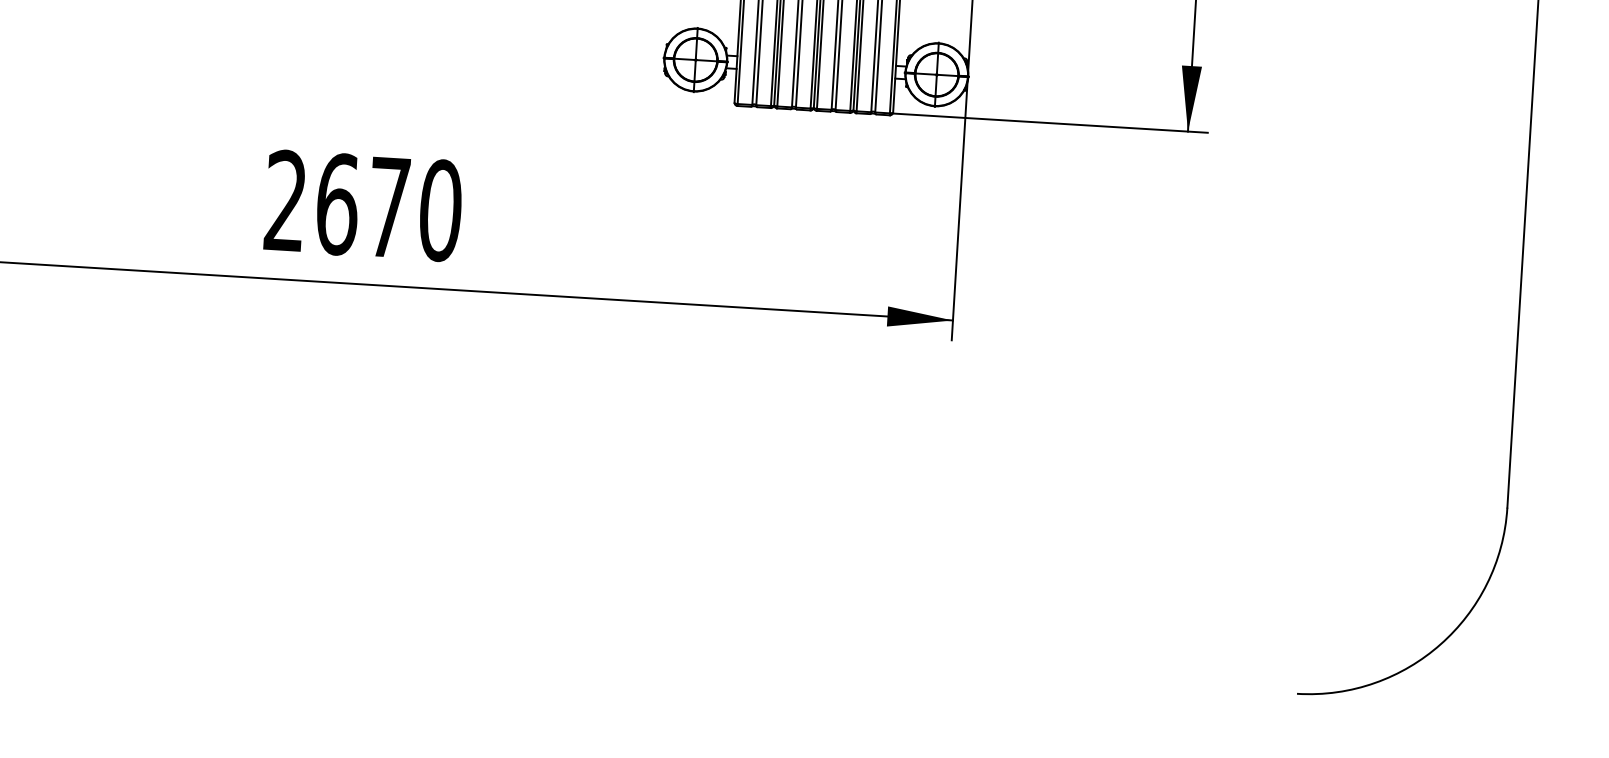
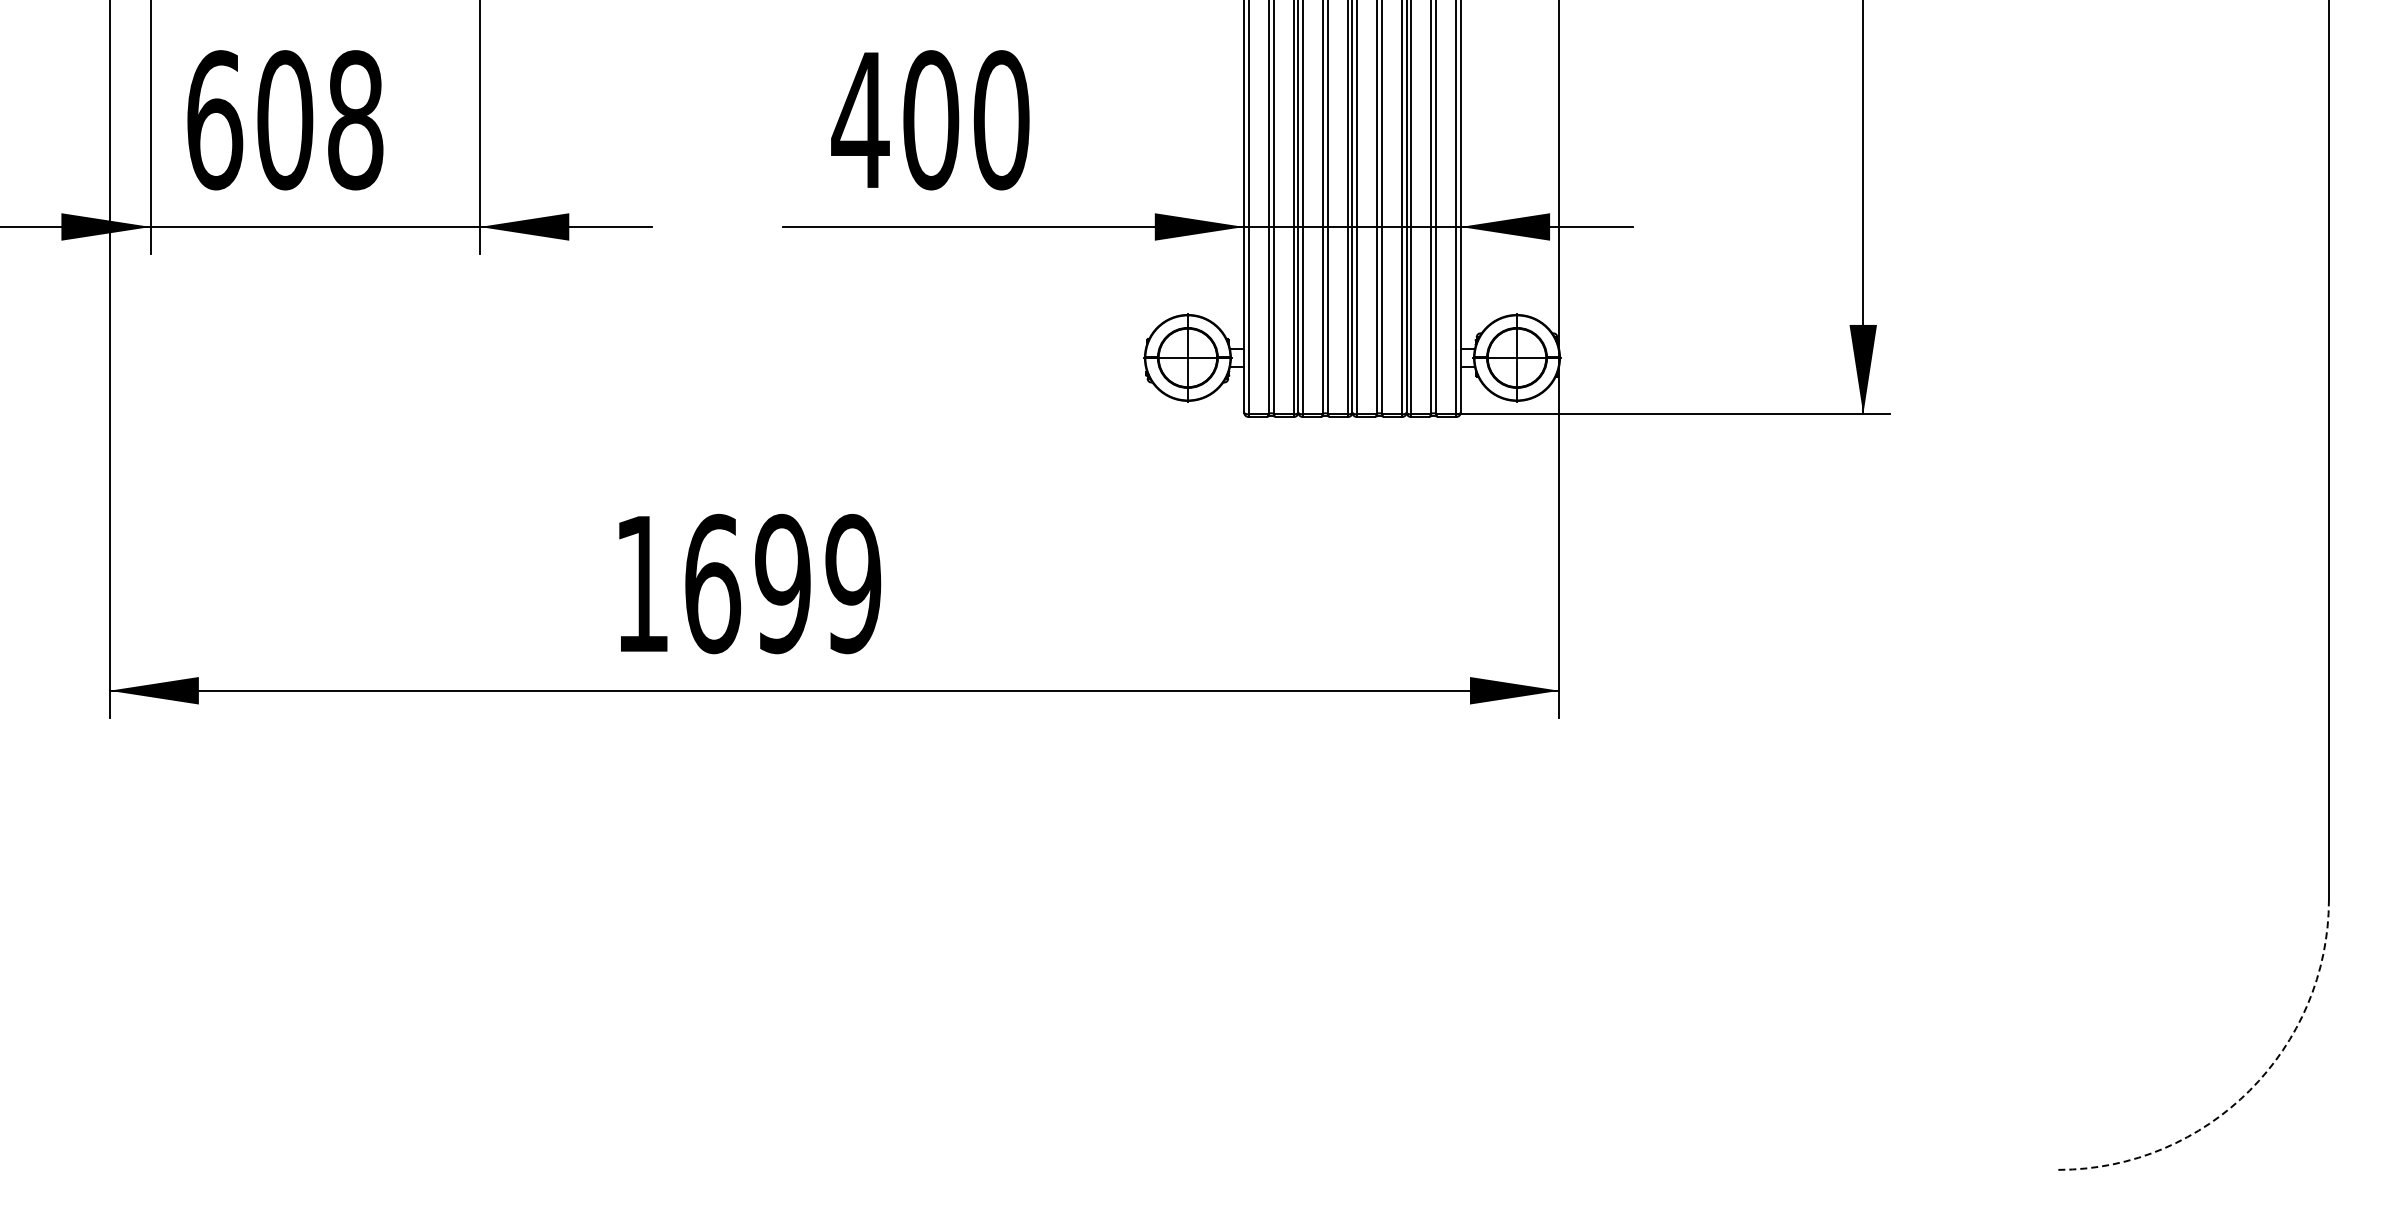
text: (363, 205) -> (748, 583), 2670 -> 1699
arc: (1440, 644) -> (2249, 1090), solid -> dashed

